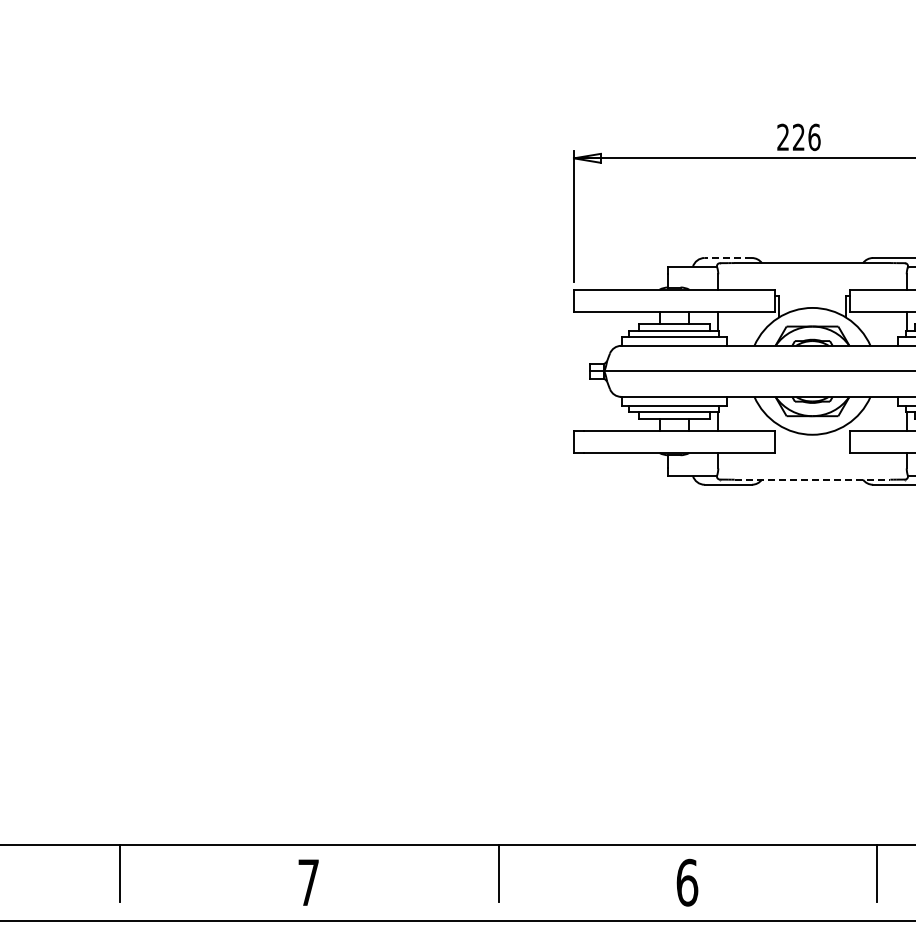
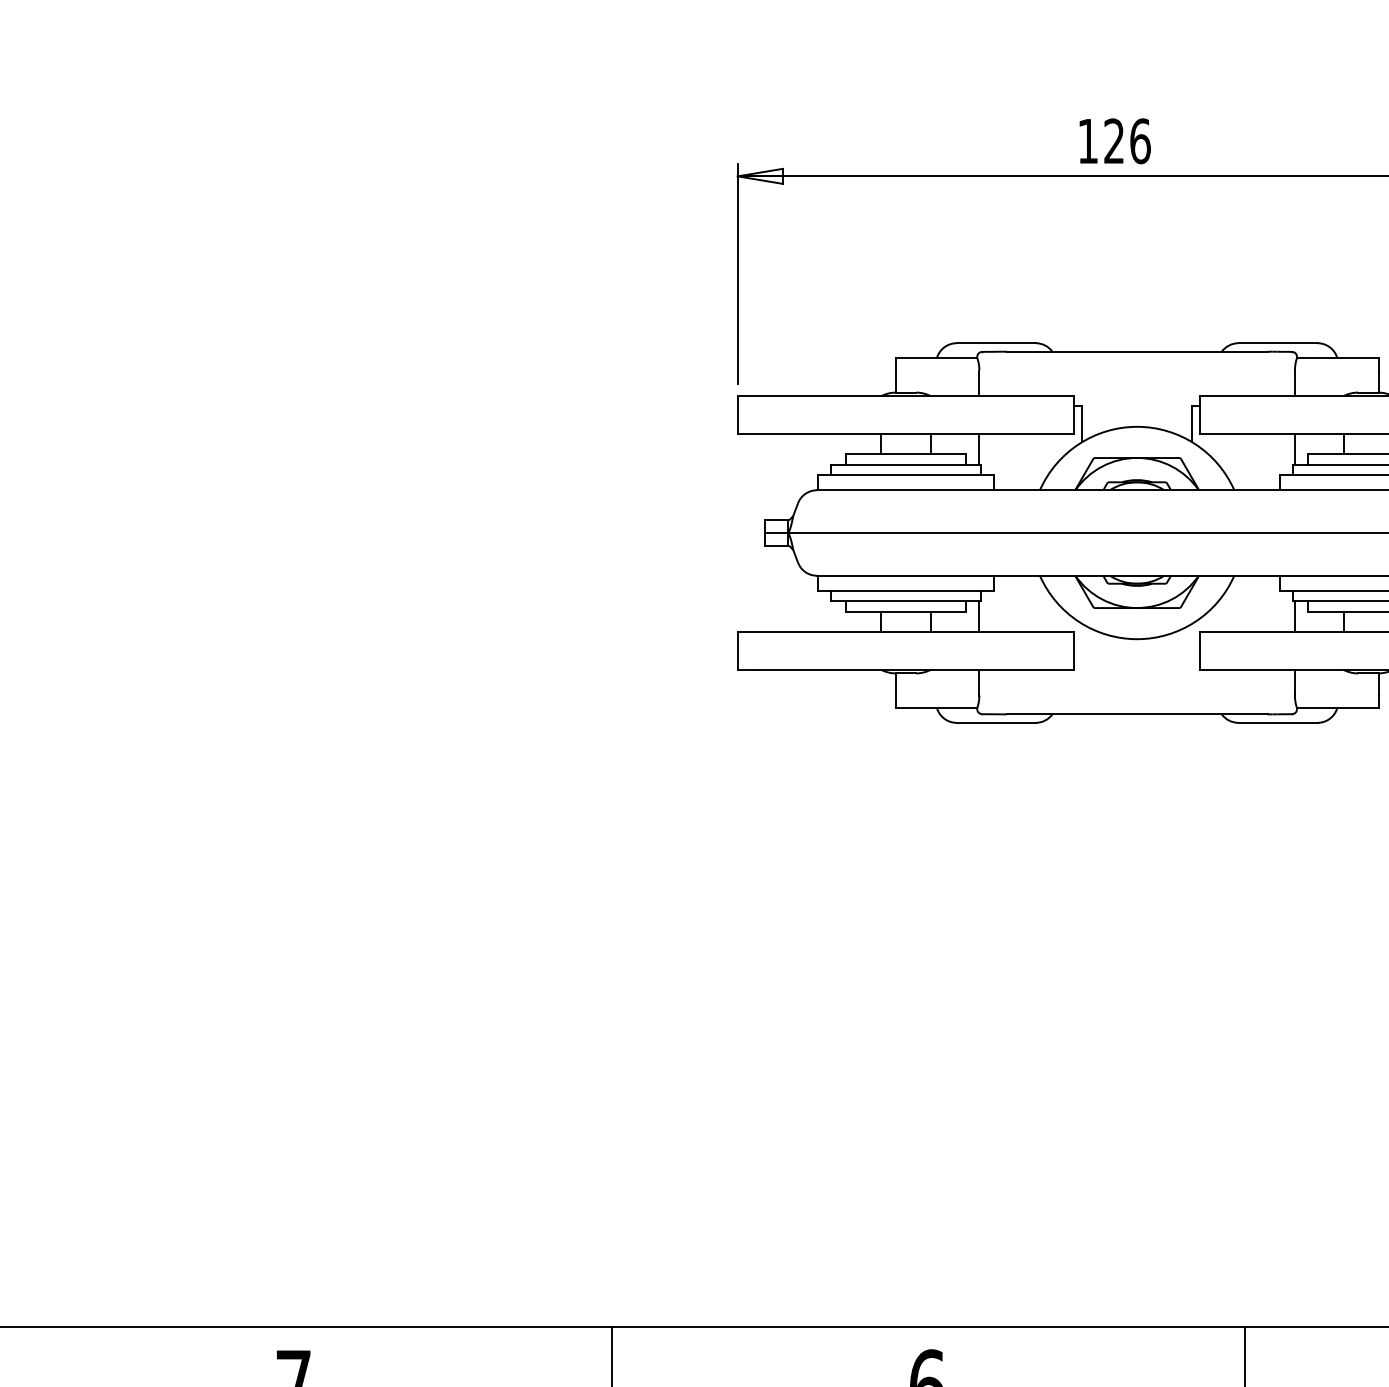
text: (782, 136) -> (1086, 139), 226 -> 126
line: (728, 258) -> (996, 344), dashed -> solid
line: (812, 479) -> (1137, 714), dashed -> solid

